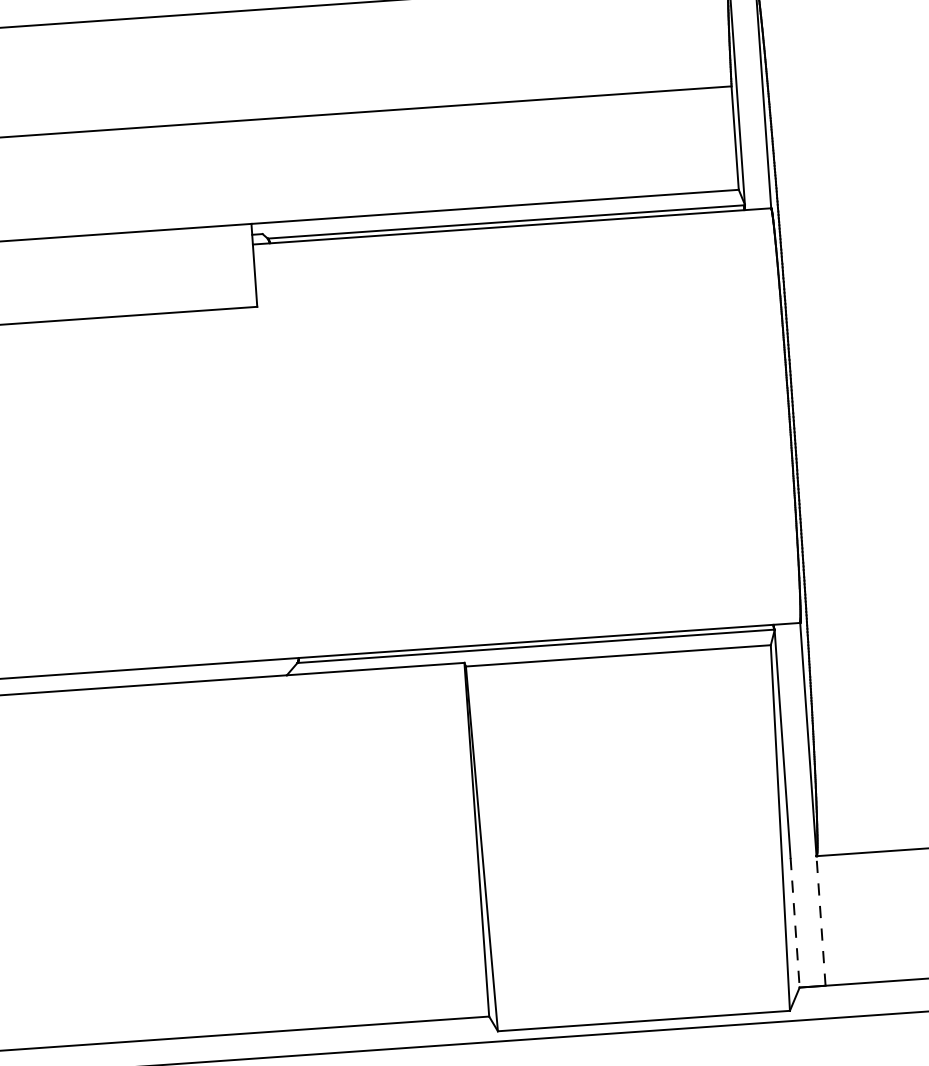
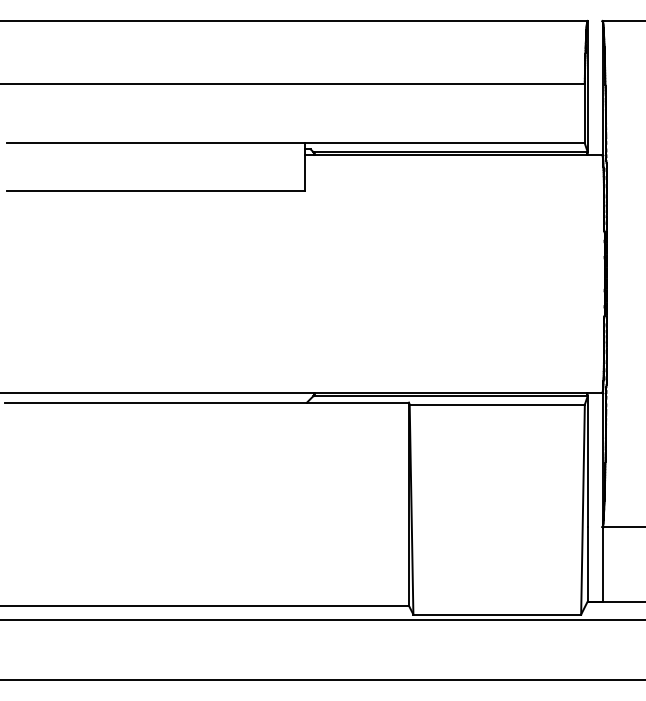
line: (820, 919) -> (602, 563), dashed -> solid
line: (794, 922) -> (587, 564), dashed -> solid

